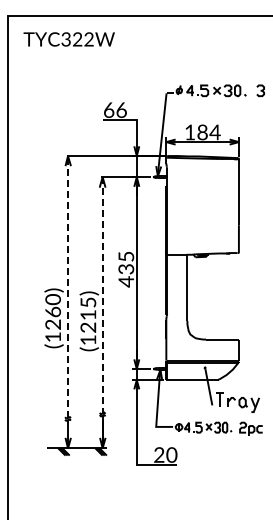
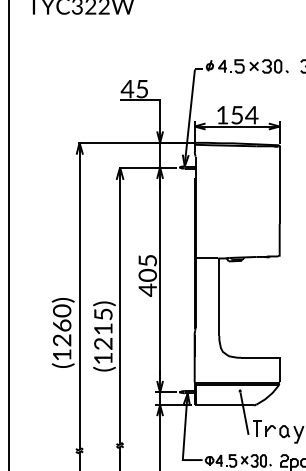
text: (114, 109) -> (133, 88), 66 -> 45
text: (202, 132) -> (237, 115), 184 -> 154
text: (125, 268) -> (146, 274), 435 -> 405
line: (68, 288) -> (80, 297), dashed -> solid
line: (102, 295) -> (119, 306), dashed -> solid

